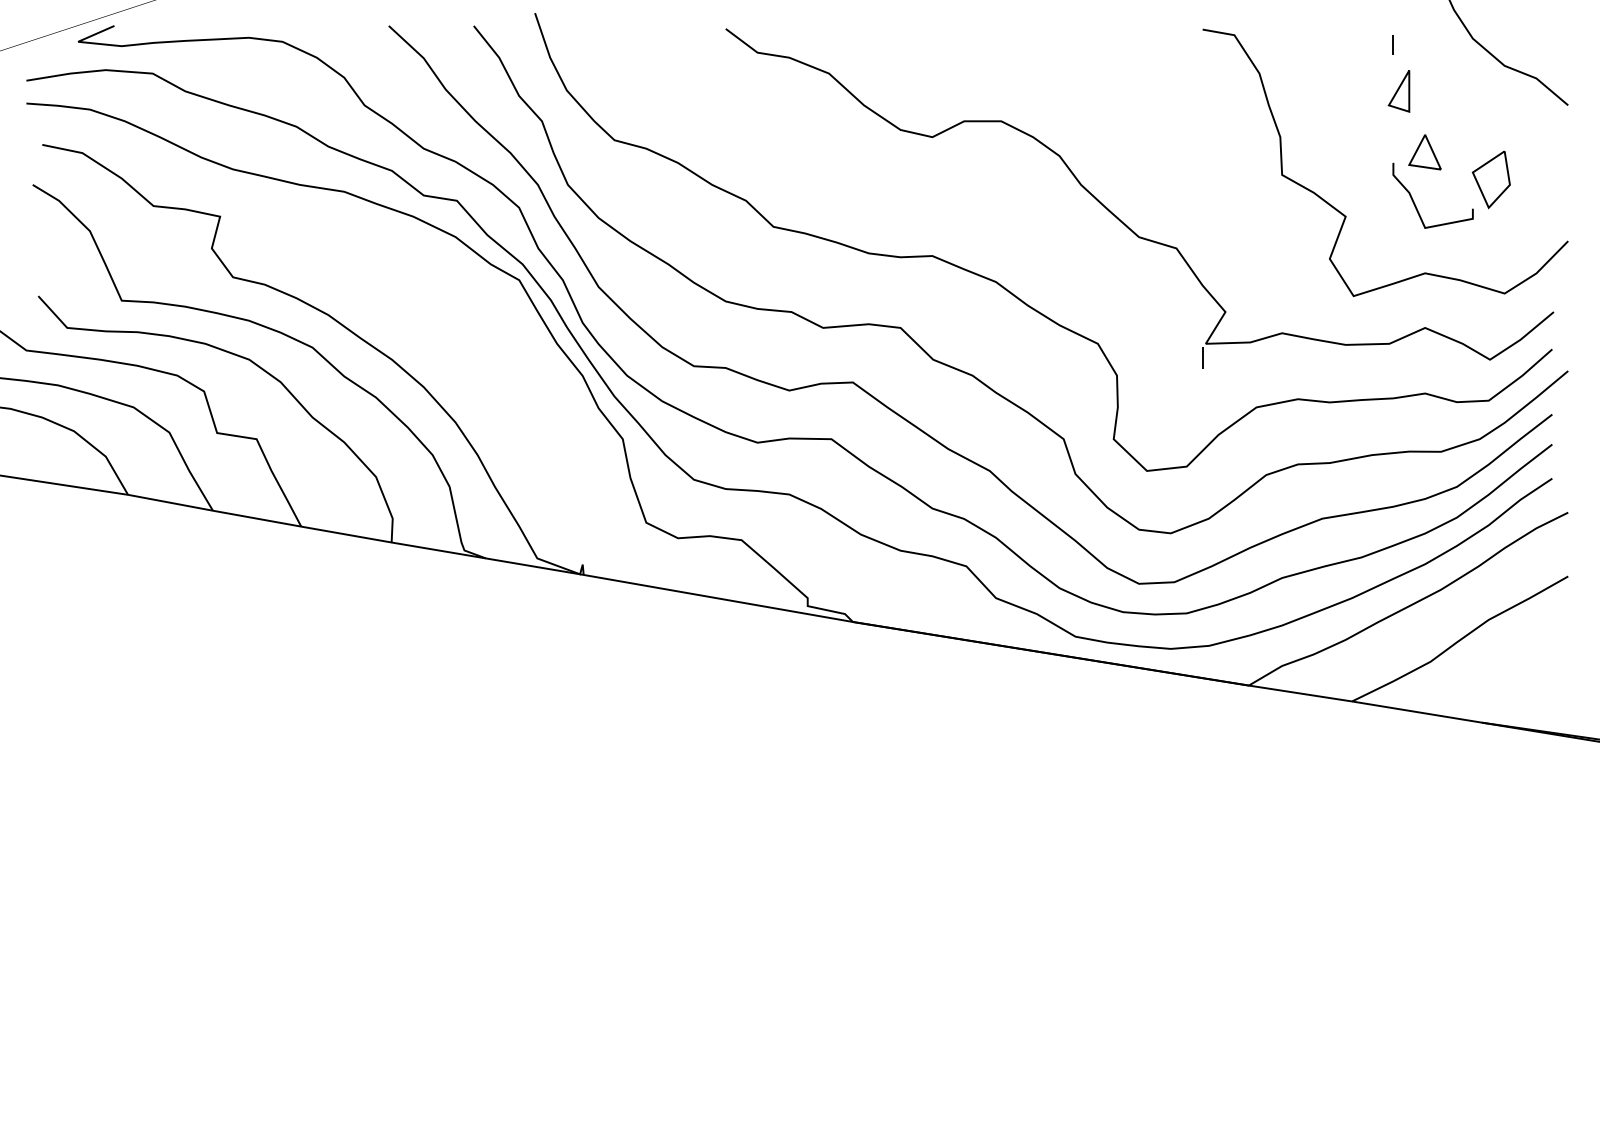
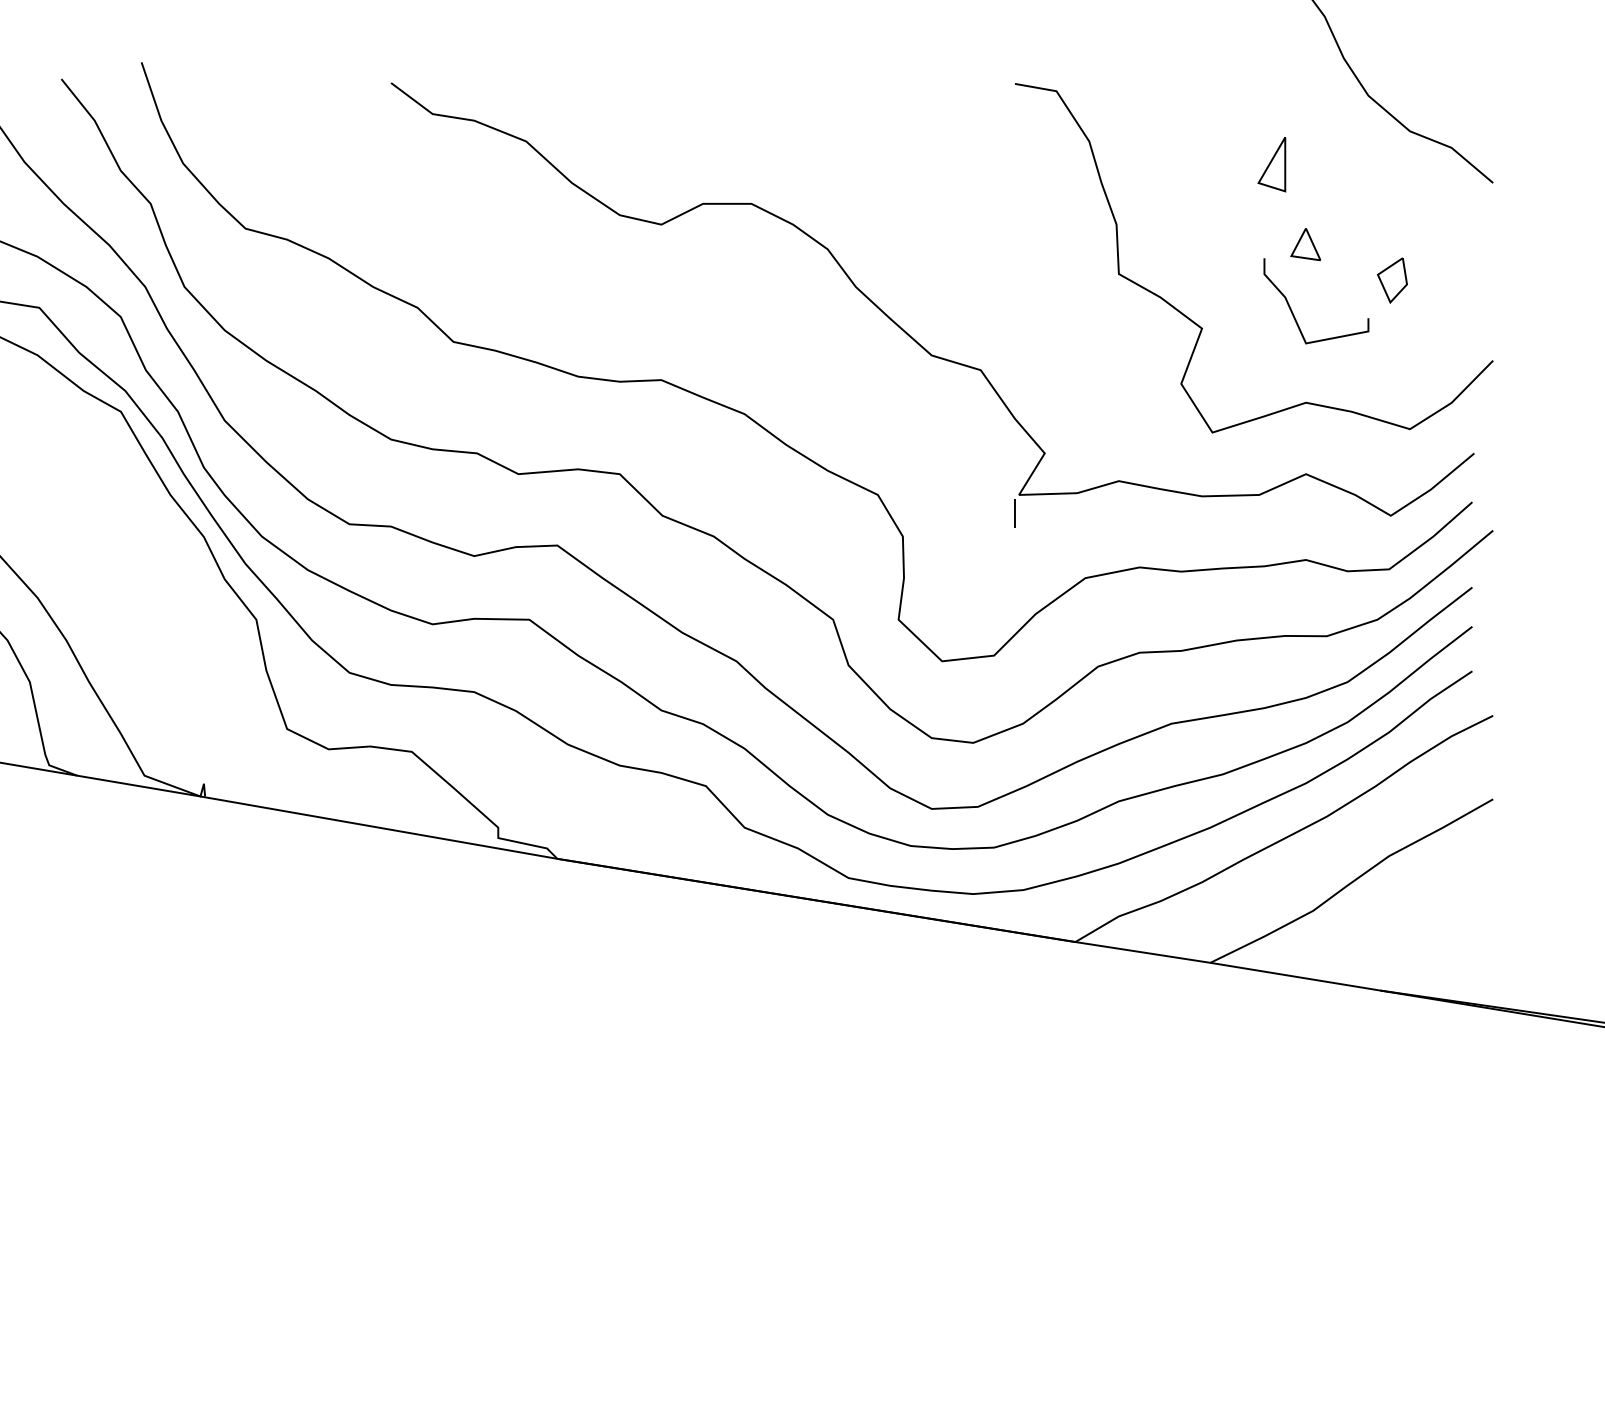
line: (1392, 44) -> (1263, 103), removed
part: (1424, 152) -> (1305, 244), size x0.7
part: (1490, 179) -> (1391, 279), size x0.6

